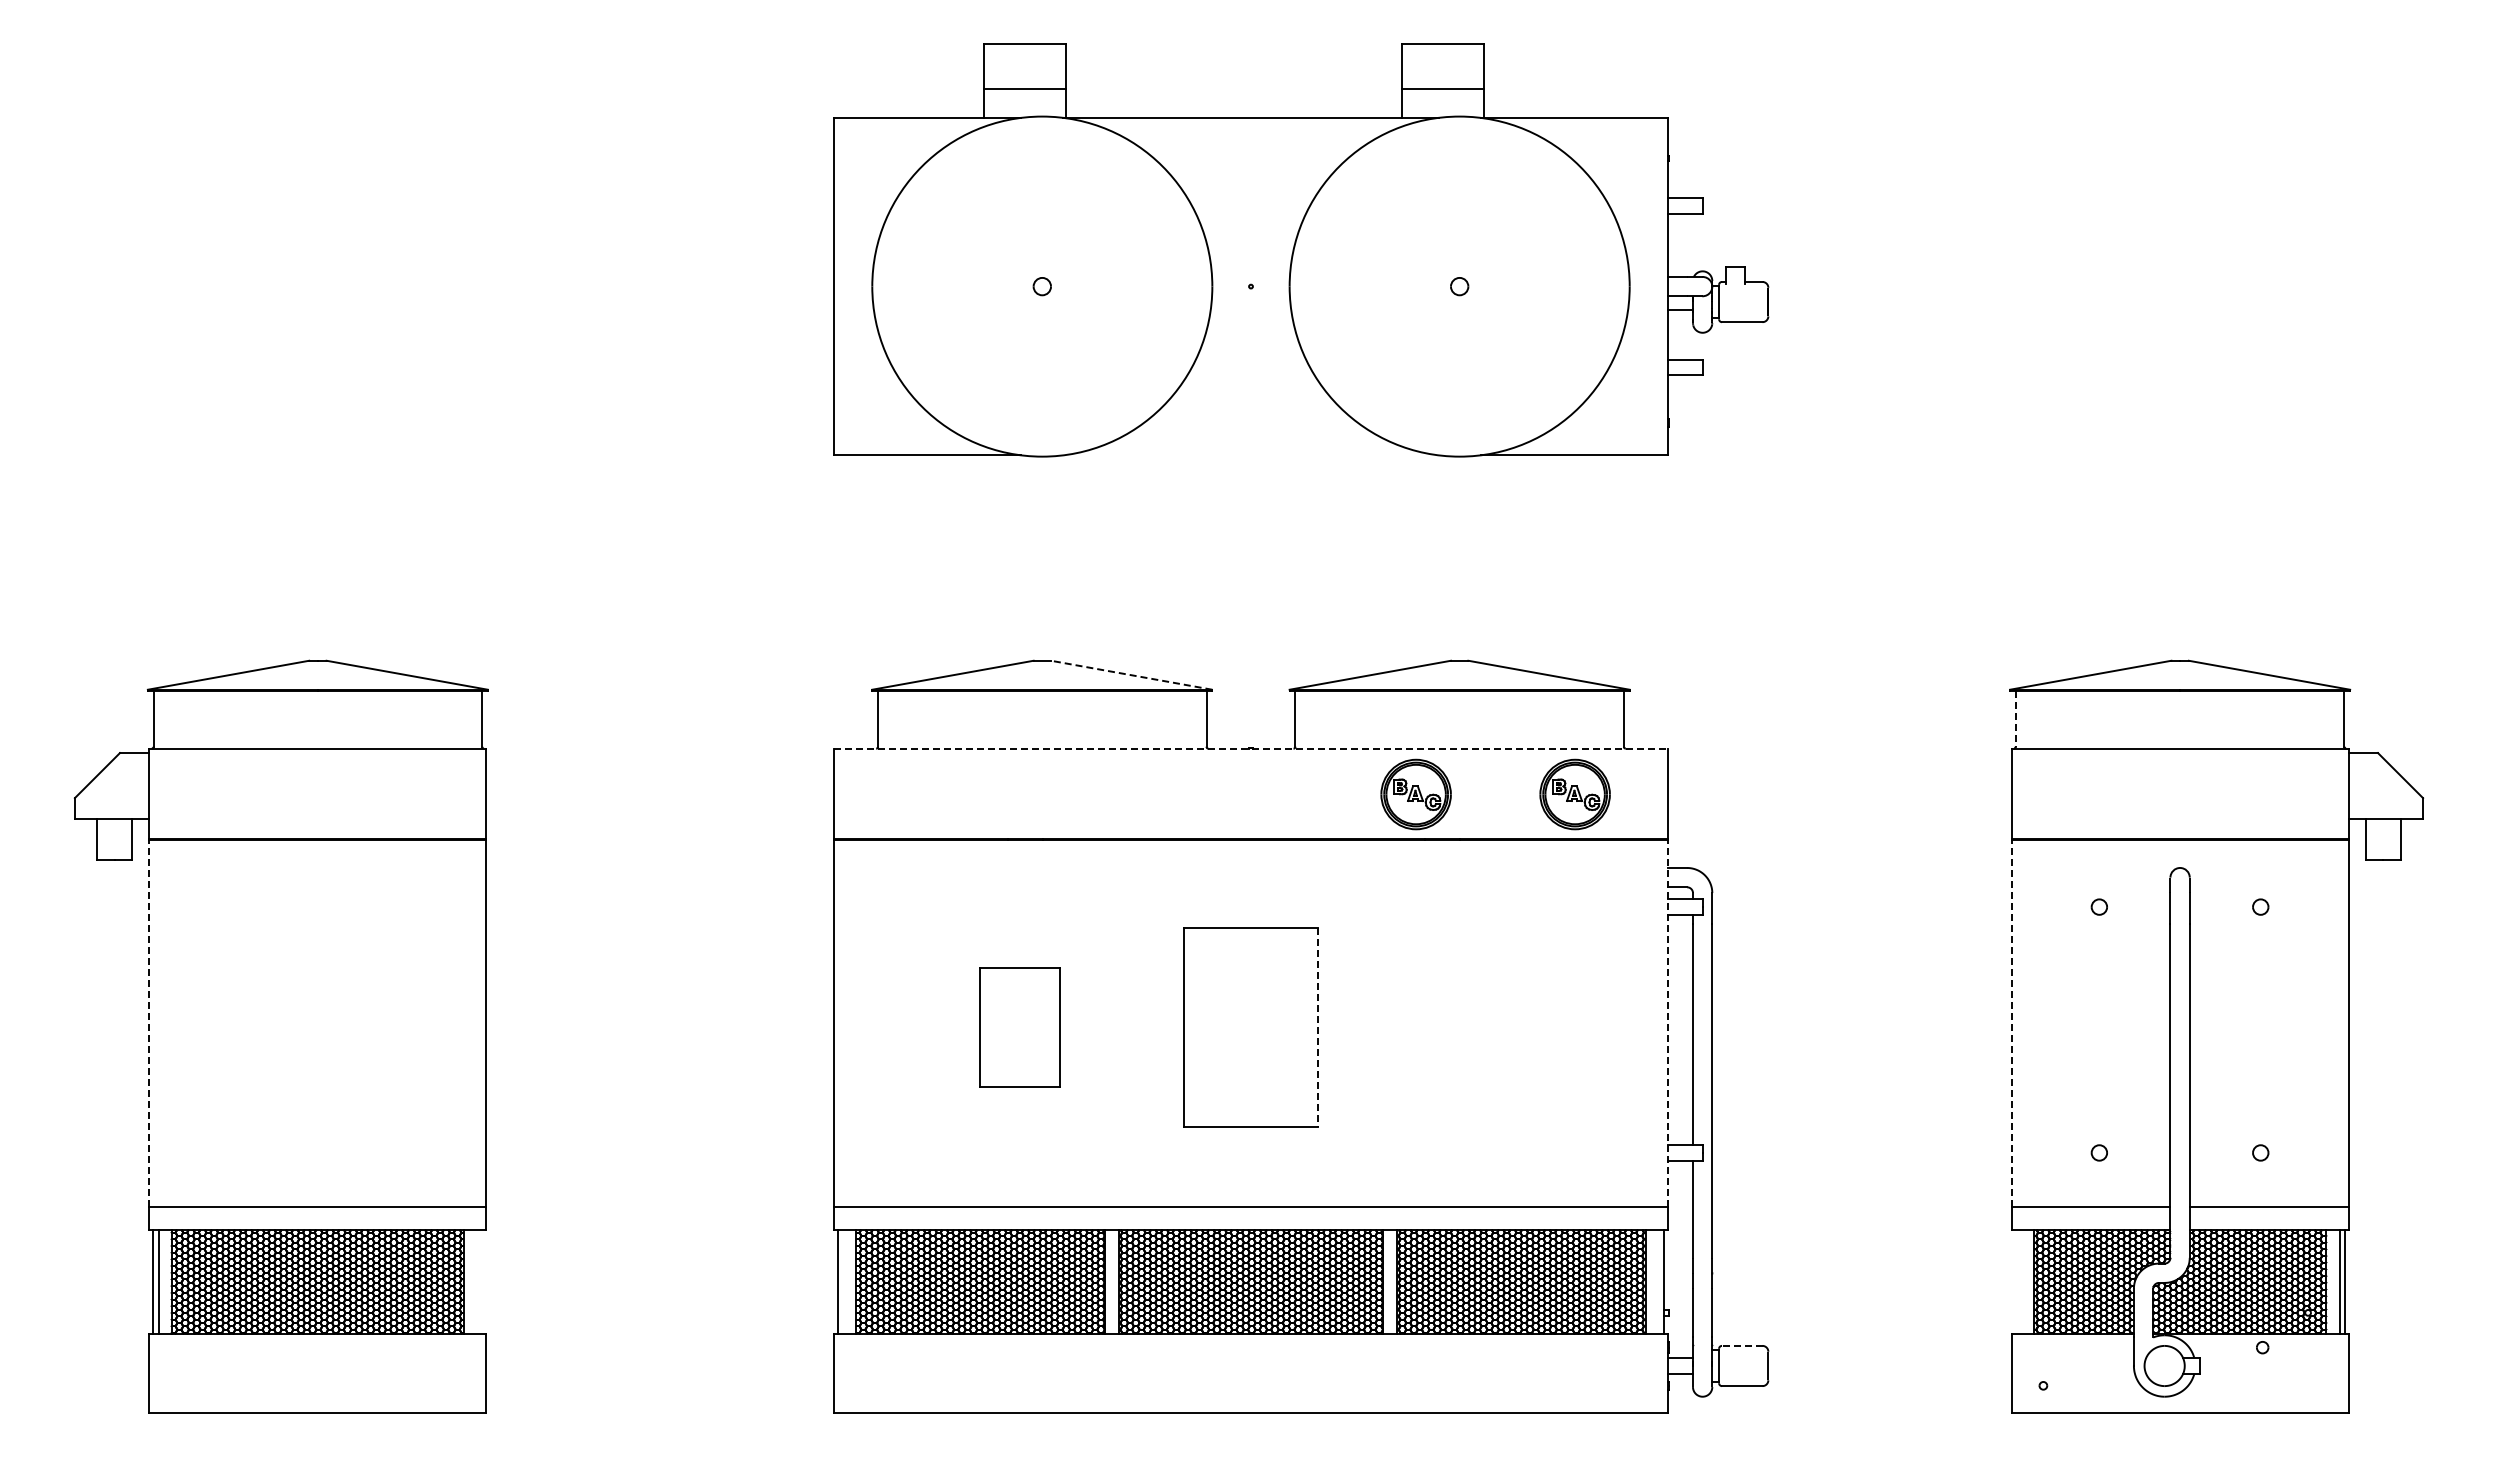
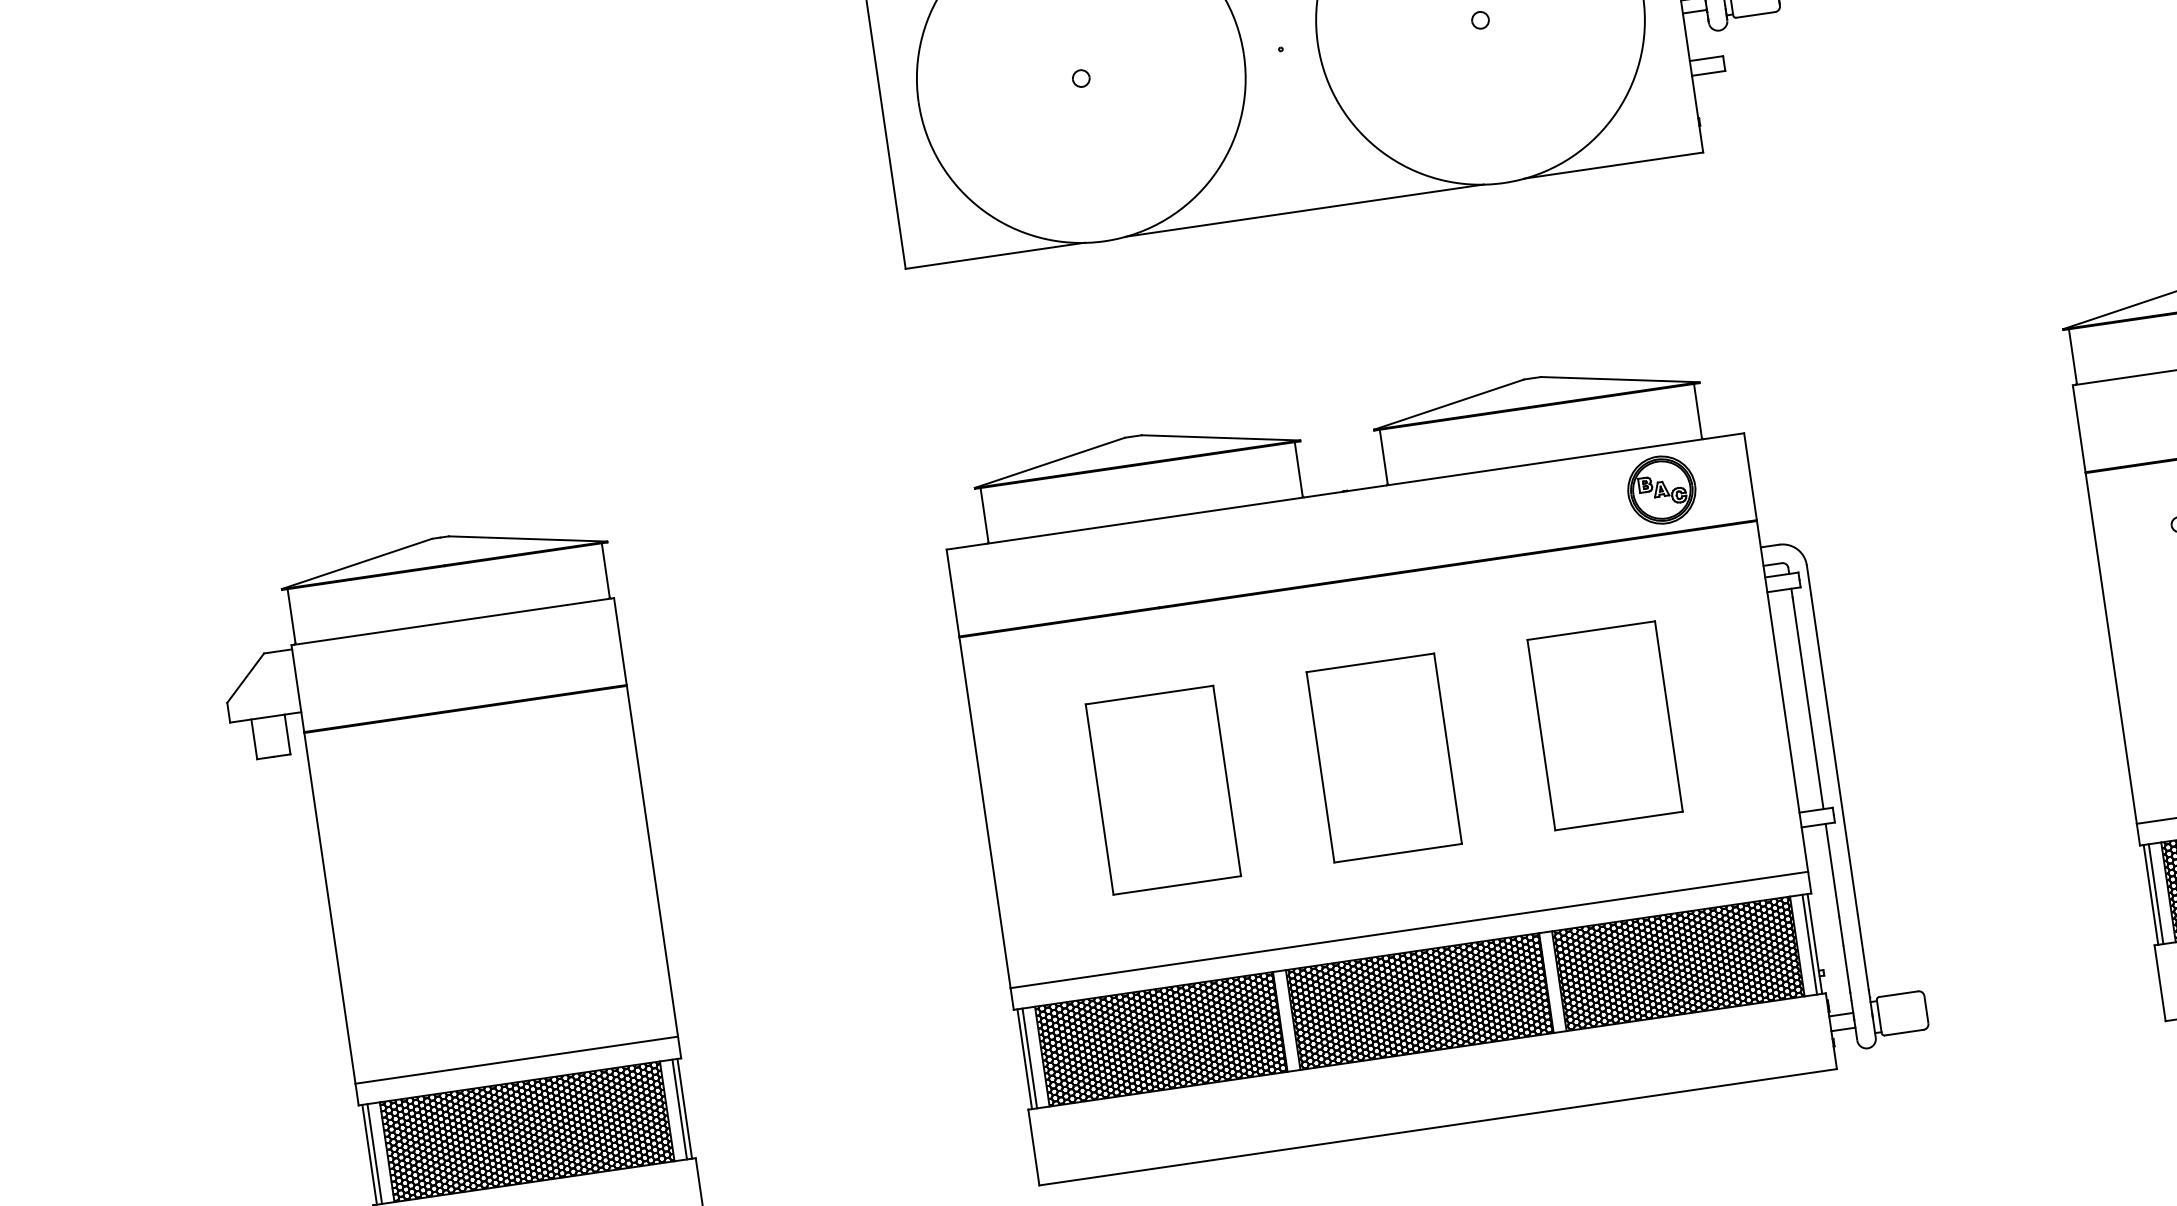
line: (1250, 455) -> (1303, 211), added
line: (1131, 675) -> (1220, 438), dashed -> solid
line: (2015, 719) -> (2072, 356), dashed -> solid
line: (1251, 748) -> (1345, 491), dashed -> solid
part: (1415, 794) -> (1509, 512), removed
line: (149, 1023) -> (330, 908), dashed -> solid
line: (1667, 1023) -> (1782, 696), dashed -> solid
line: (2011, 1023) -> (2111, 648), dashed -> solid
part: (1019, 1027) -> (1162, 790), size x1.67
line: (1317, 1027) -> (1447, 748), dashed -> solid
part: (1481, 1027) -> (1604, 726), added
line: (477, 1281) -> (679, 1109), added
line: (482, 1281) -> (684, 1108), added
line: (843, 1281) -> (1029, 1058), added
line: (1658, 1281) -> (1809, 944), added
line: (2015, 1281) -> (2151, 894), added
line: (2020, 1281) -> (2155, 893), added
line: (1741, 1345) -> (1897, 993), dashed -> solid

